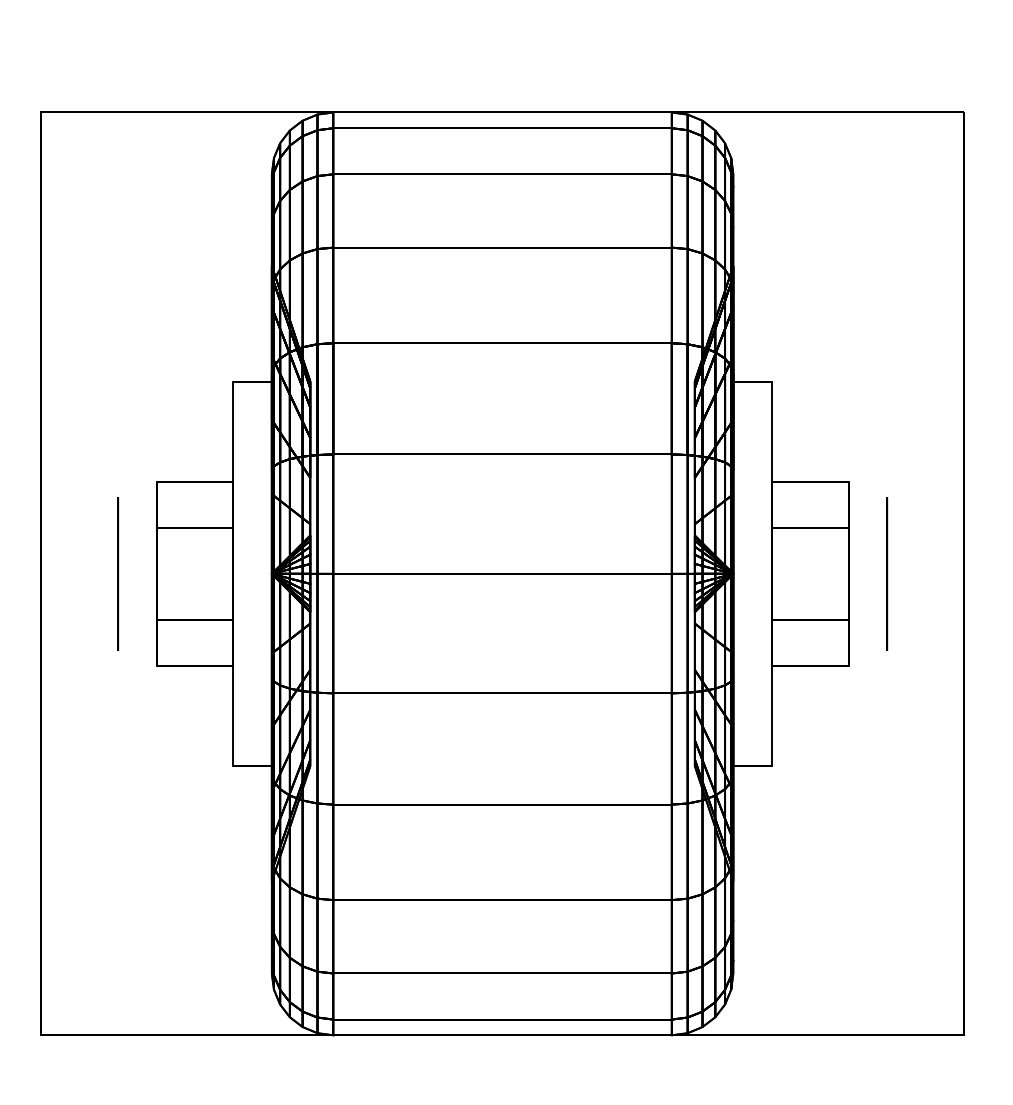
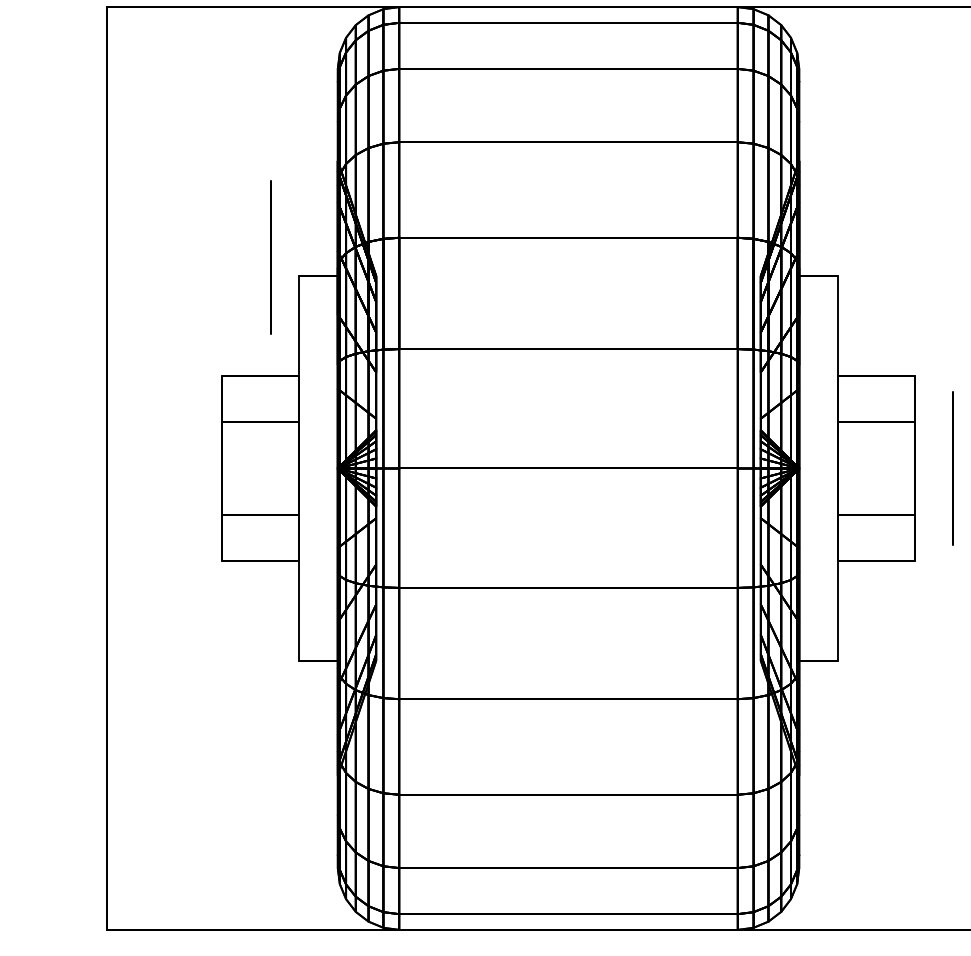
circle: (117, 573) -> (270, 257), moved

